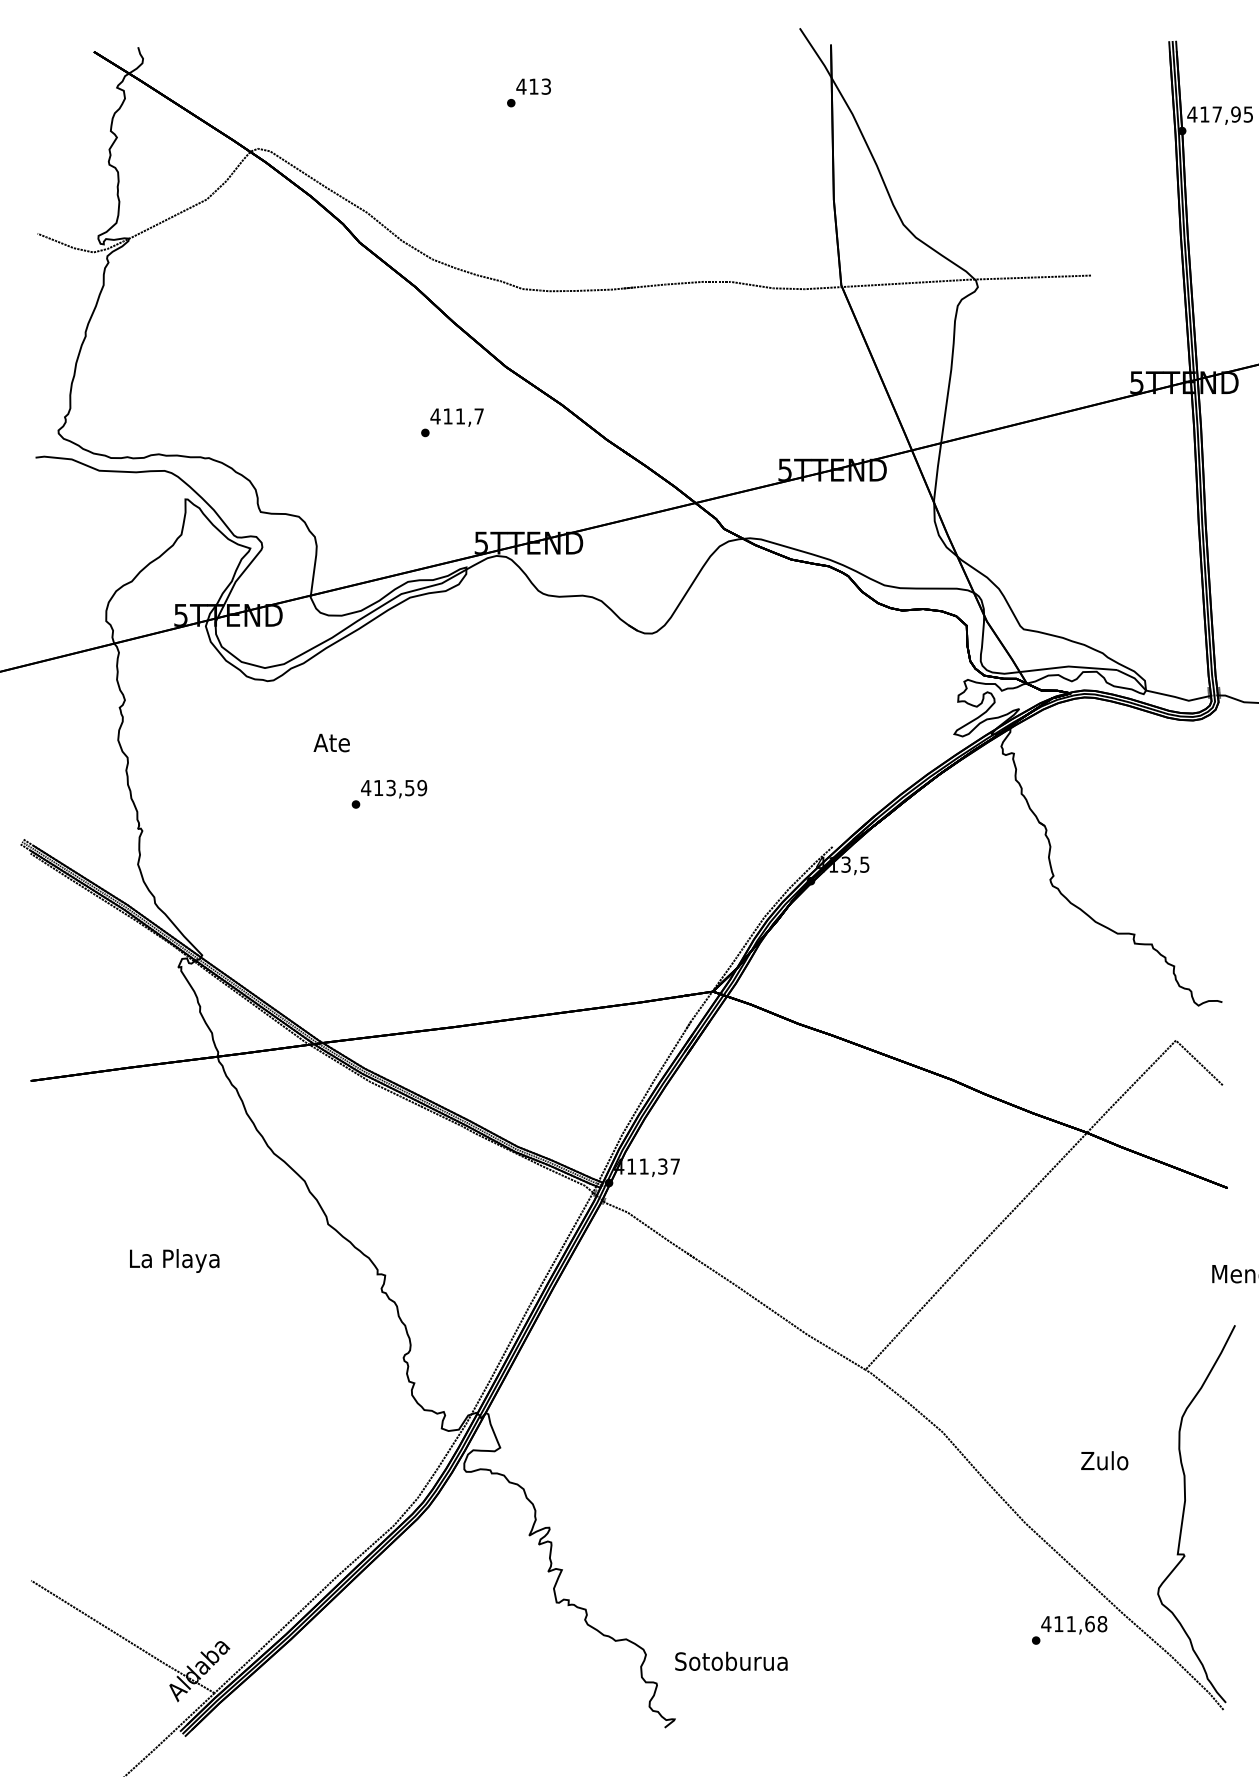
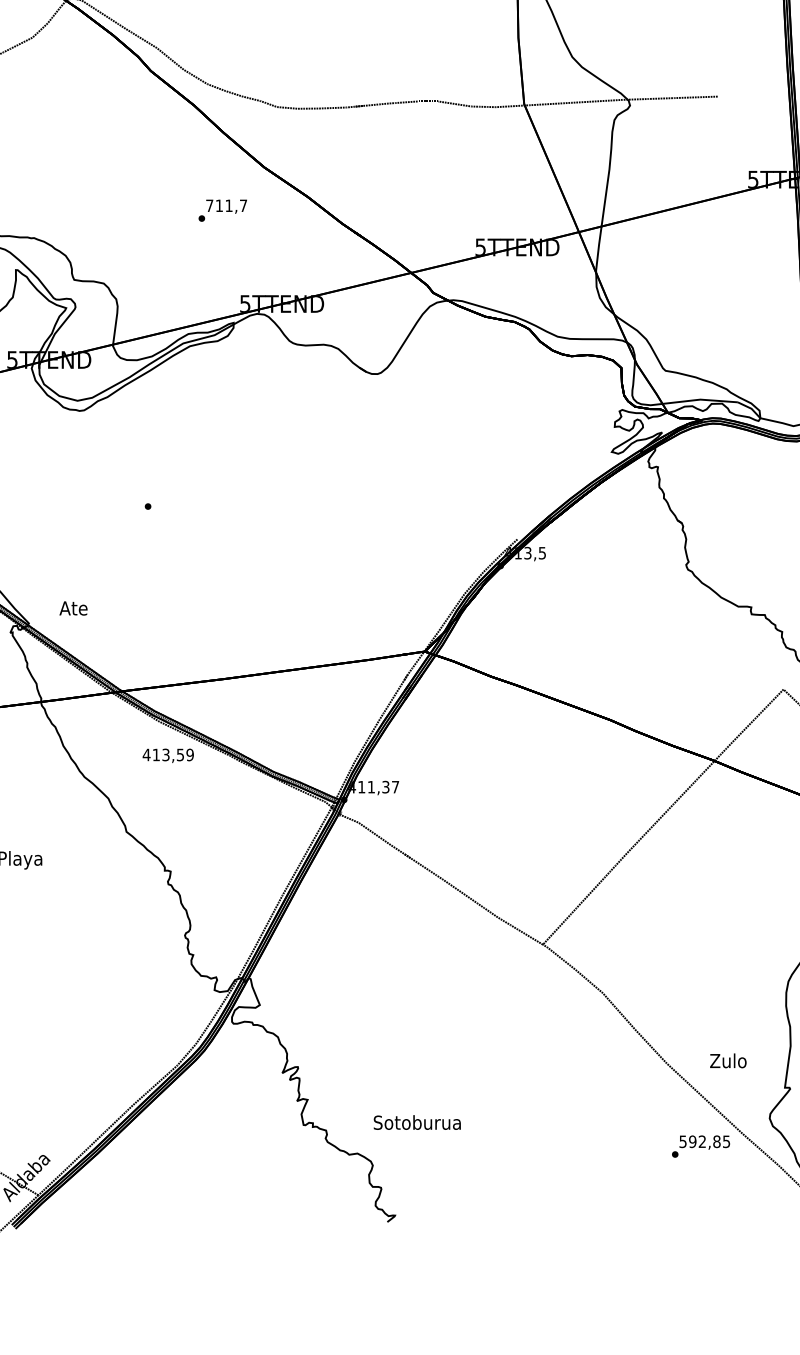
text: (435, 416) -> (209, 205), 411,7 -> 711,7
text: (331, 742) -> (73, 608), moved
text: (394, 788) -> (168, 755), moved
text: (1104, 1460) -> (728, 1060), moved
text: (1074, 1624) -> (704, 1142), 411,68 -> 592,85
text: (731, 1660) -> (417, 1121), moved

